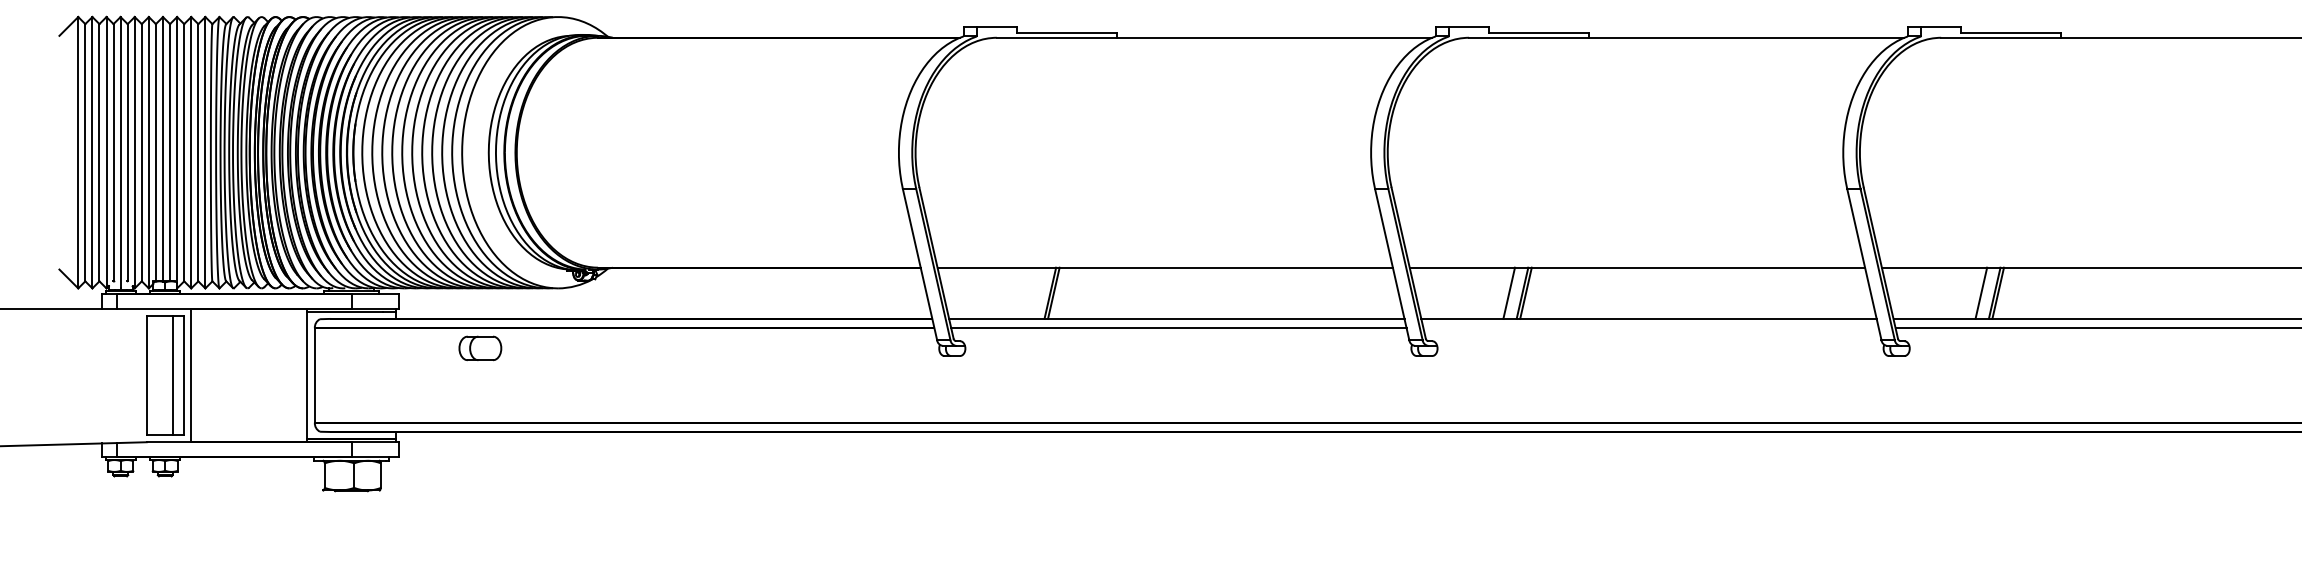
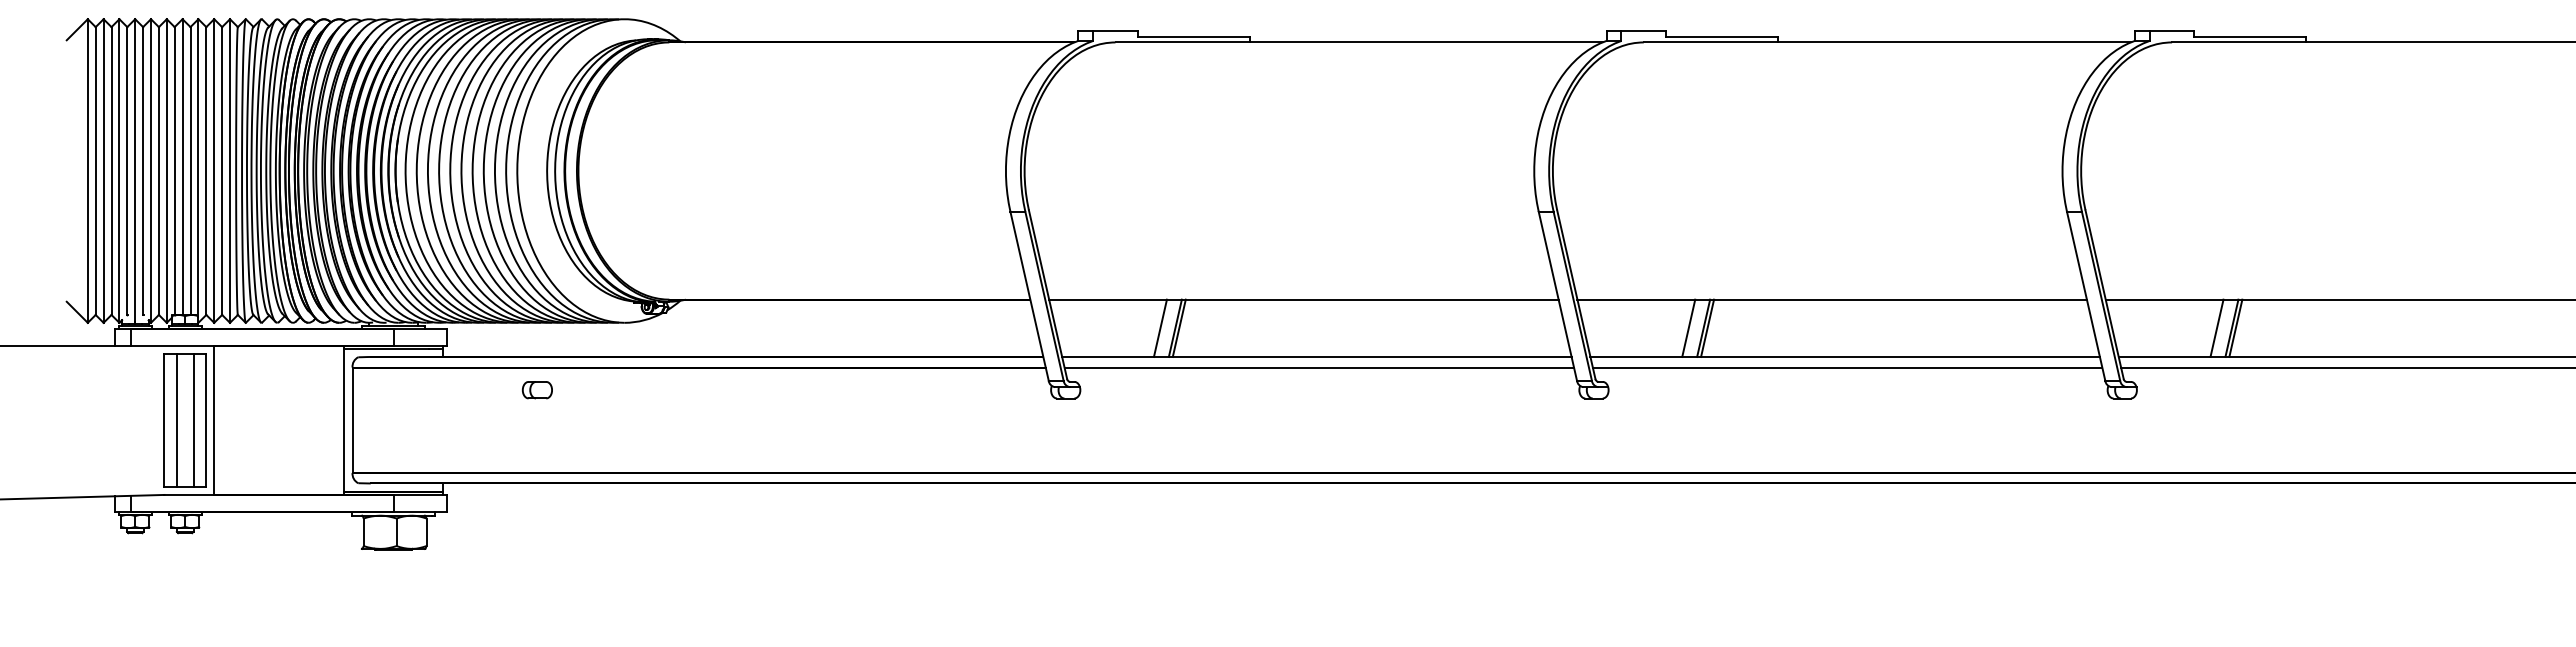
line: (1036, 292) -> (1159, 327), added
line: (1651, 328) -> (1847, 367), added
part: (479, 348) -> (536, 390), size x0.62
line: (157, 374) -> (176, 419), added

